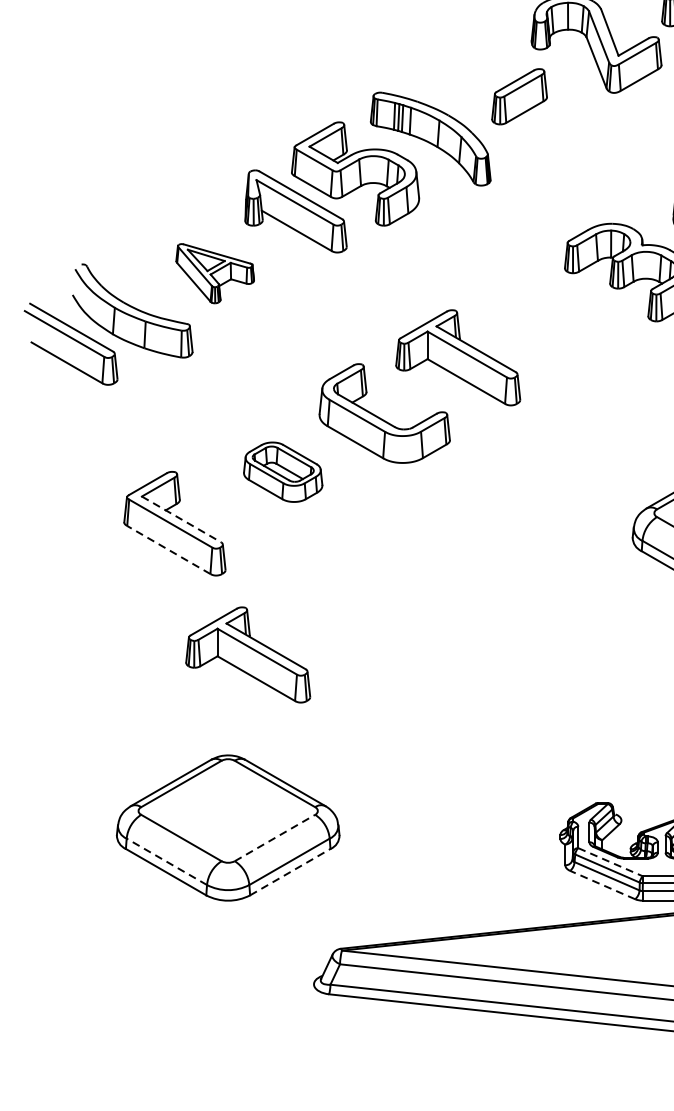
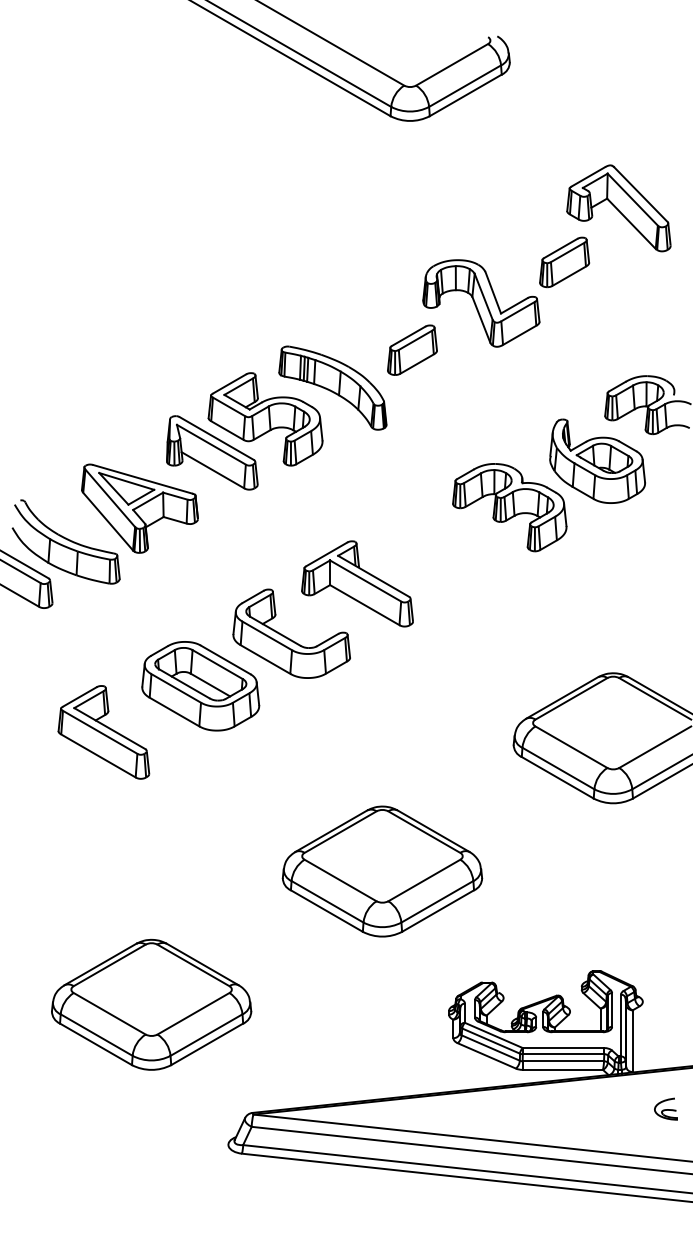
part: (214, 273) -> (139, 508), size x1.67
part: (282, 472) -> (200, 686), size x1.67
line: (182, 519) -> (110, 728), dashed -> solid
line: (168, 549) -> (98, 755), dashed -> solid
part: (248, 654) -> (169, 849), removed
part: (486, 679) -> (382, 871), added
line: (275, 837) -> (193, 1013), dashed -> solid
line: (166, 862) -> (96, 1035), dashed -> solid
line: (610, 862) -> (493, 1035), dashed -> solid
line: (290, 872) -> (207, 1044), dashed -> solid
line: (602, 884) -> (486, 1055), dashed -> solid

